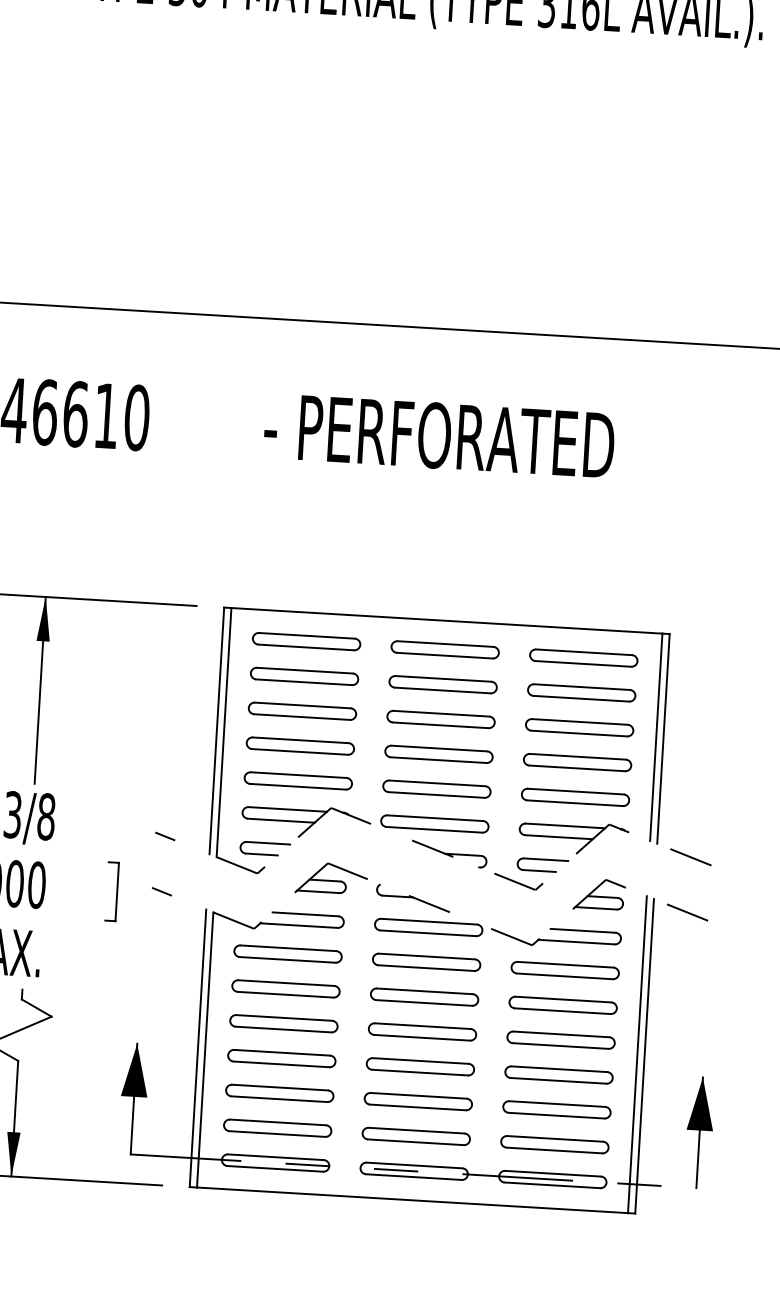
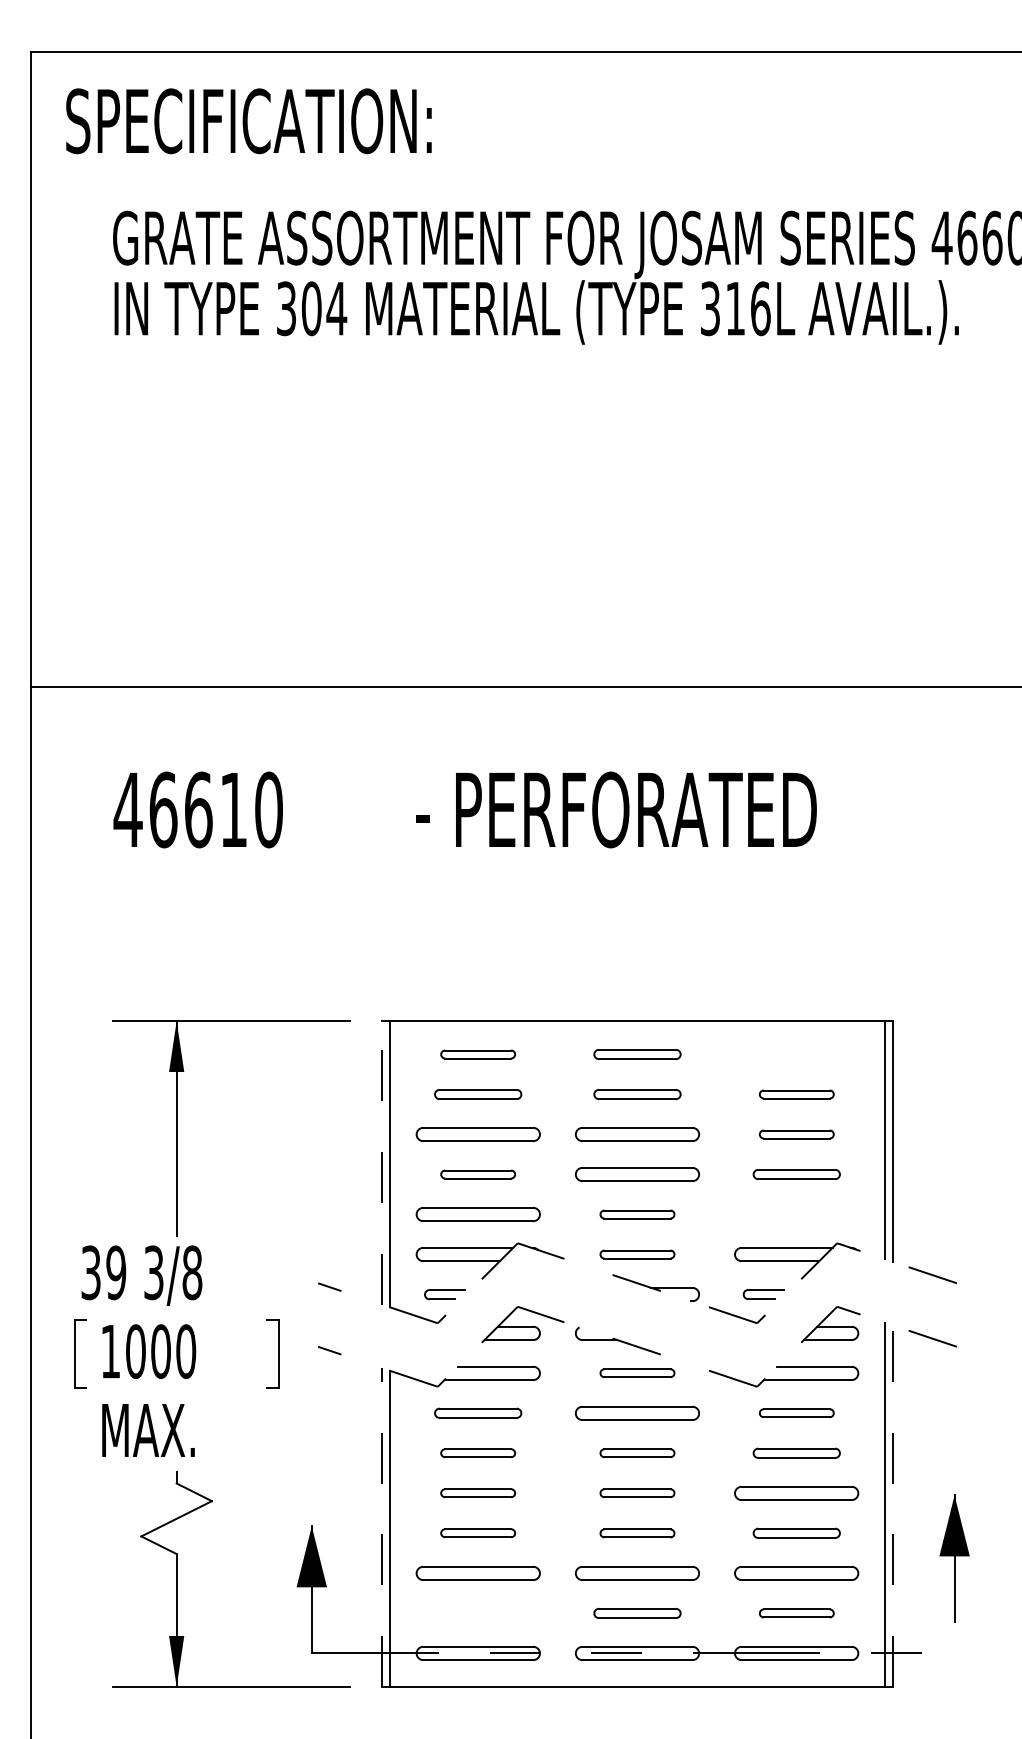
part: (305, 641) -> (477, 1054), size x0.6
part: (445, 649) -> (637, 1054), size x0.7
part: (583, 658) -> (796, 1054), removed
part: (303, 676) -> (477, 1094), size x0.7
part: (443, 684) -> (637, 1094), size x0.7
part: (581, 692) -> (796, 1094), size x0.6
part: (579, 727) -> (796, 1134), size x0.6
line: (216, 730) -> (381, 1162), solid -> dashed
part: (299, 746) -> (477, 1174), size x0.6
part: (577, 762) -> (796, 1174), size x0.7
part: (436, 789) -> (637, 1214), size x0.6
part: (575, 797) -> (796, 1214), removed
part: (434, 823) -> (637, 1254), size x0.6
part: (264, 848) -> (444, 1294), size x0.7
part: (542, 865) -> (763, 1294), size x0.7
part: (428, 926) -> (637, 1372), size x0.6
part: (287, 953) -> (477, 1412), size x0.7
part: (565, 969) -> (796, 1412), size x0.6
part: (285, 988) -> (477, 1452), size x0.6
part: (424, 996) -> (637, 1452), size x0.6
part: (563, 1004) -> (796, 1452), size x0.7
part: (283, 1022) -> (477, 1492), size x0.6
part: (422, 1031) -> (637, 1492), size x0.6
line: (197, 1047) -> (381, 1526), solid -> dashed
line: (644, 1056) -> (893, 1506), solid -> dashed
part: (281, 1057) -> (477, 1532), size x0.6
part: (420, 1066) -> (637, 1533), size x0.6
part: (558, 1074) -> (796, 1532), size x0.7
part: (277, 1127) -> (477, 1612), removed
part: (699, 1132) -> (954, 1558), moved
part: (416, 1136) -> (637, 1613), size x0.7
part: (554, 1144) -> (796, 1613), size x0.6

